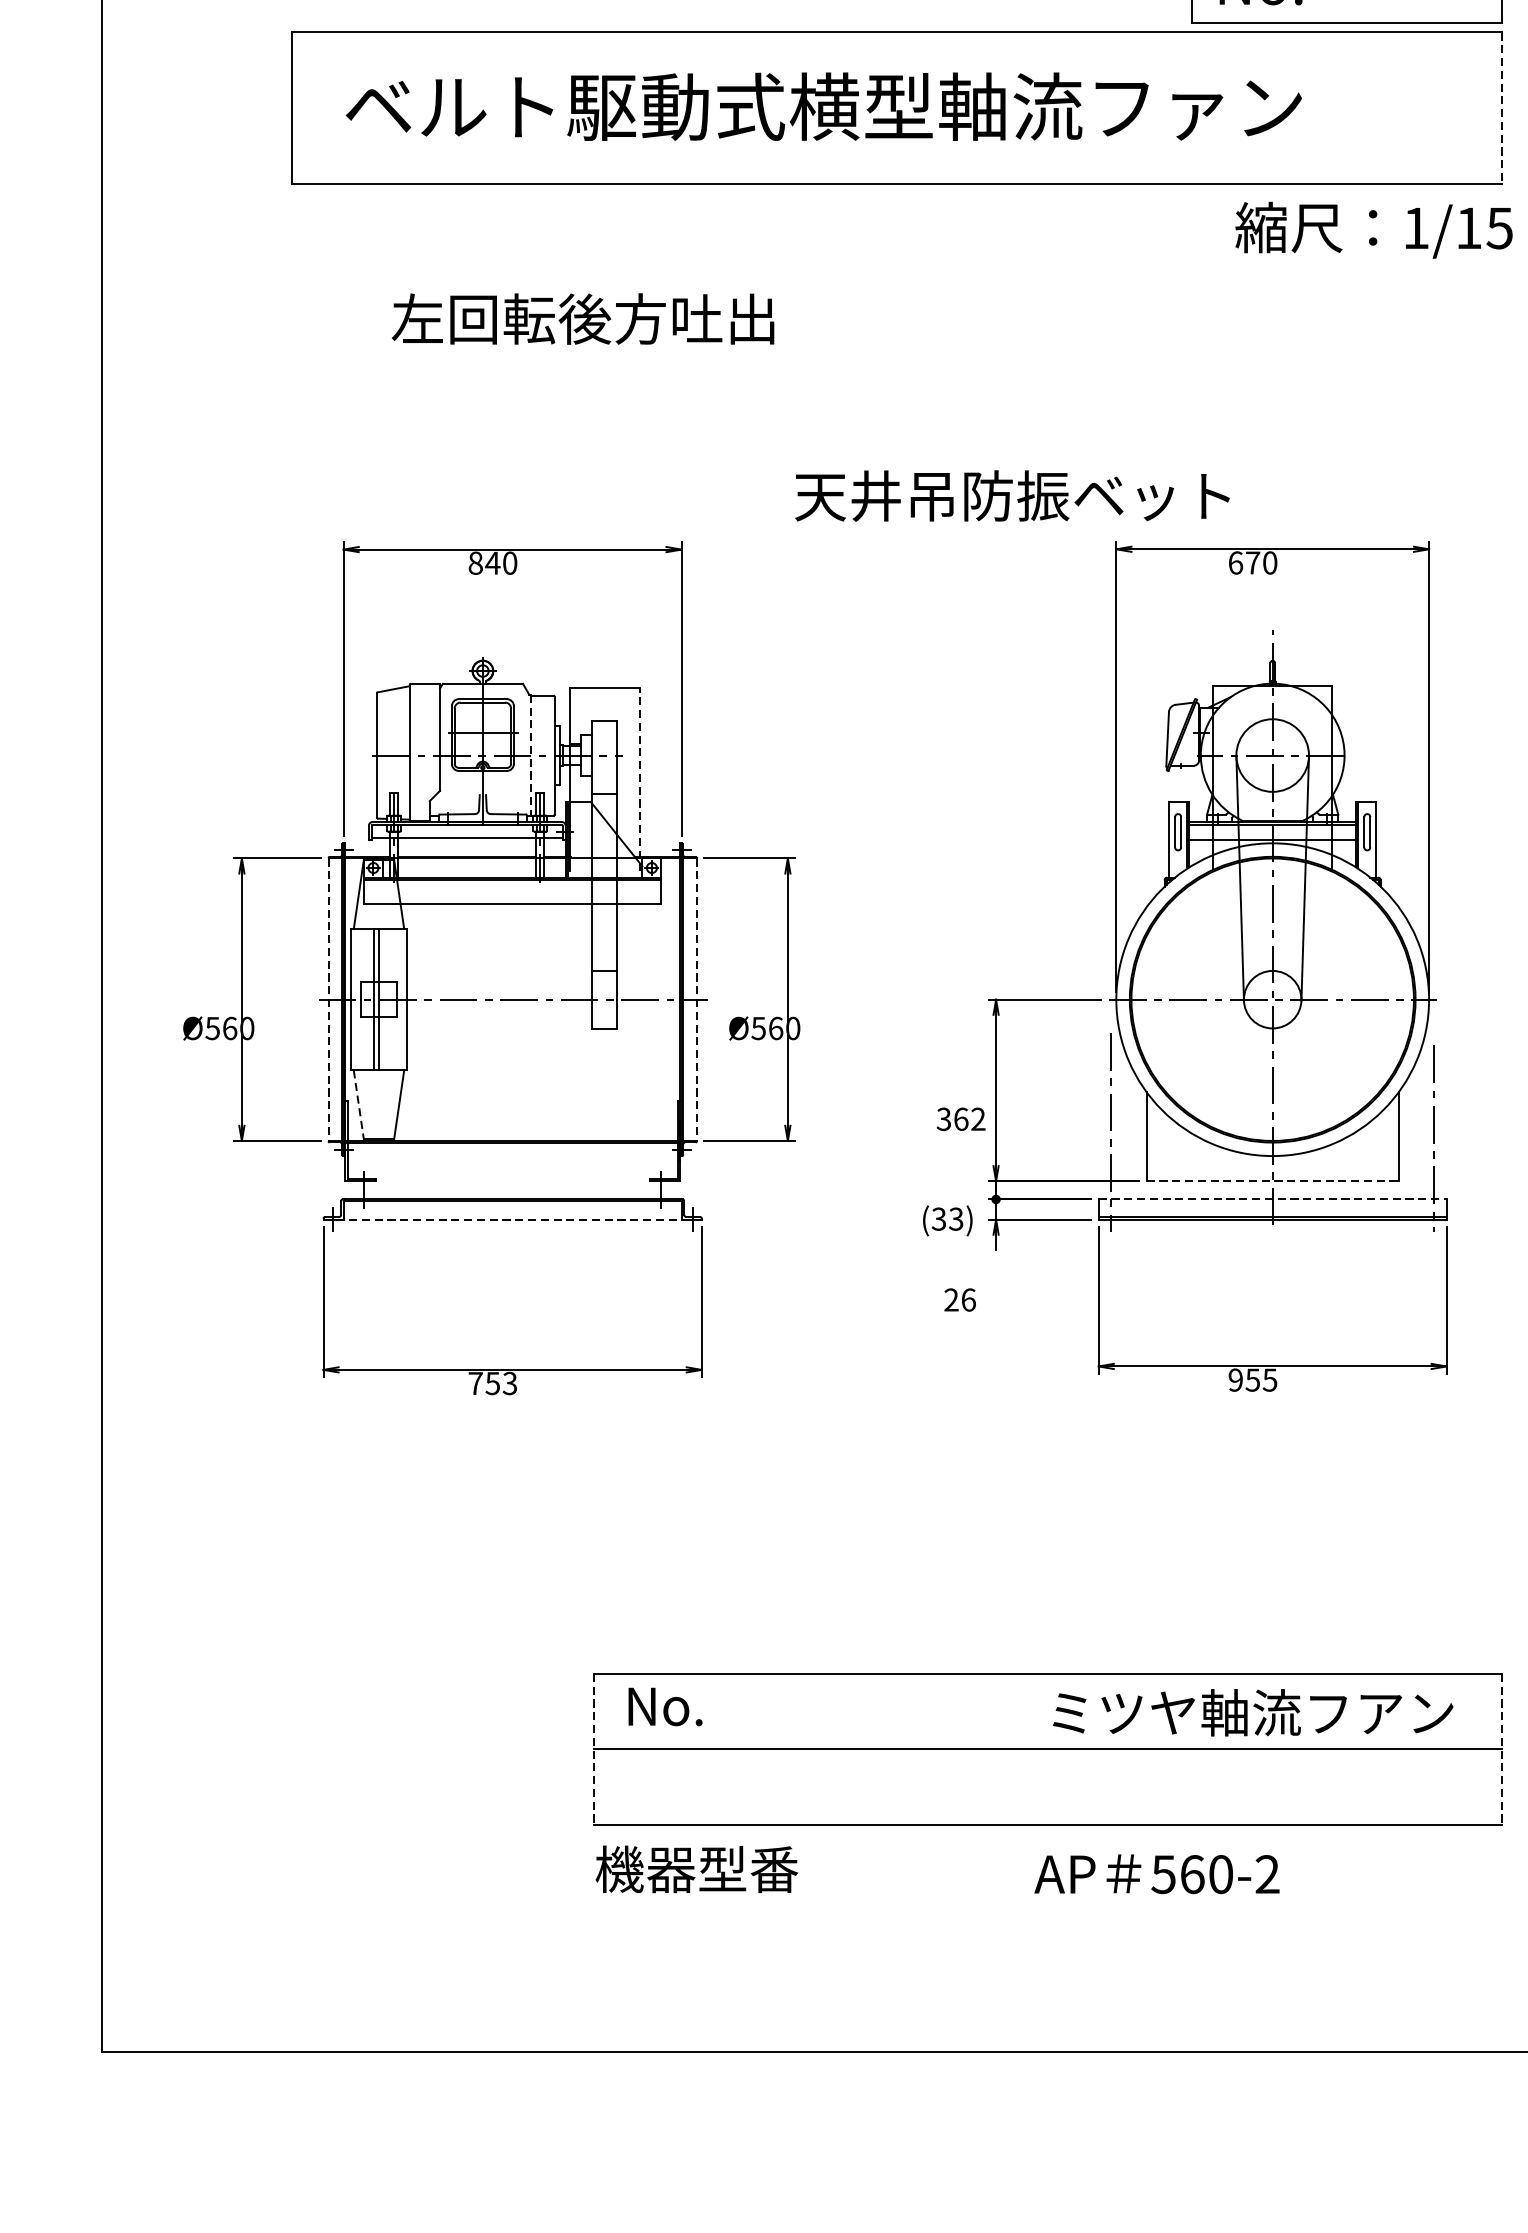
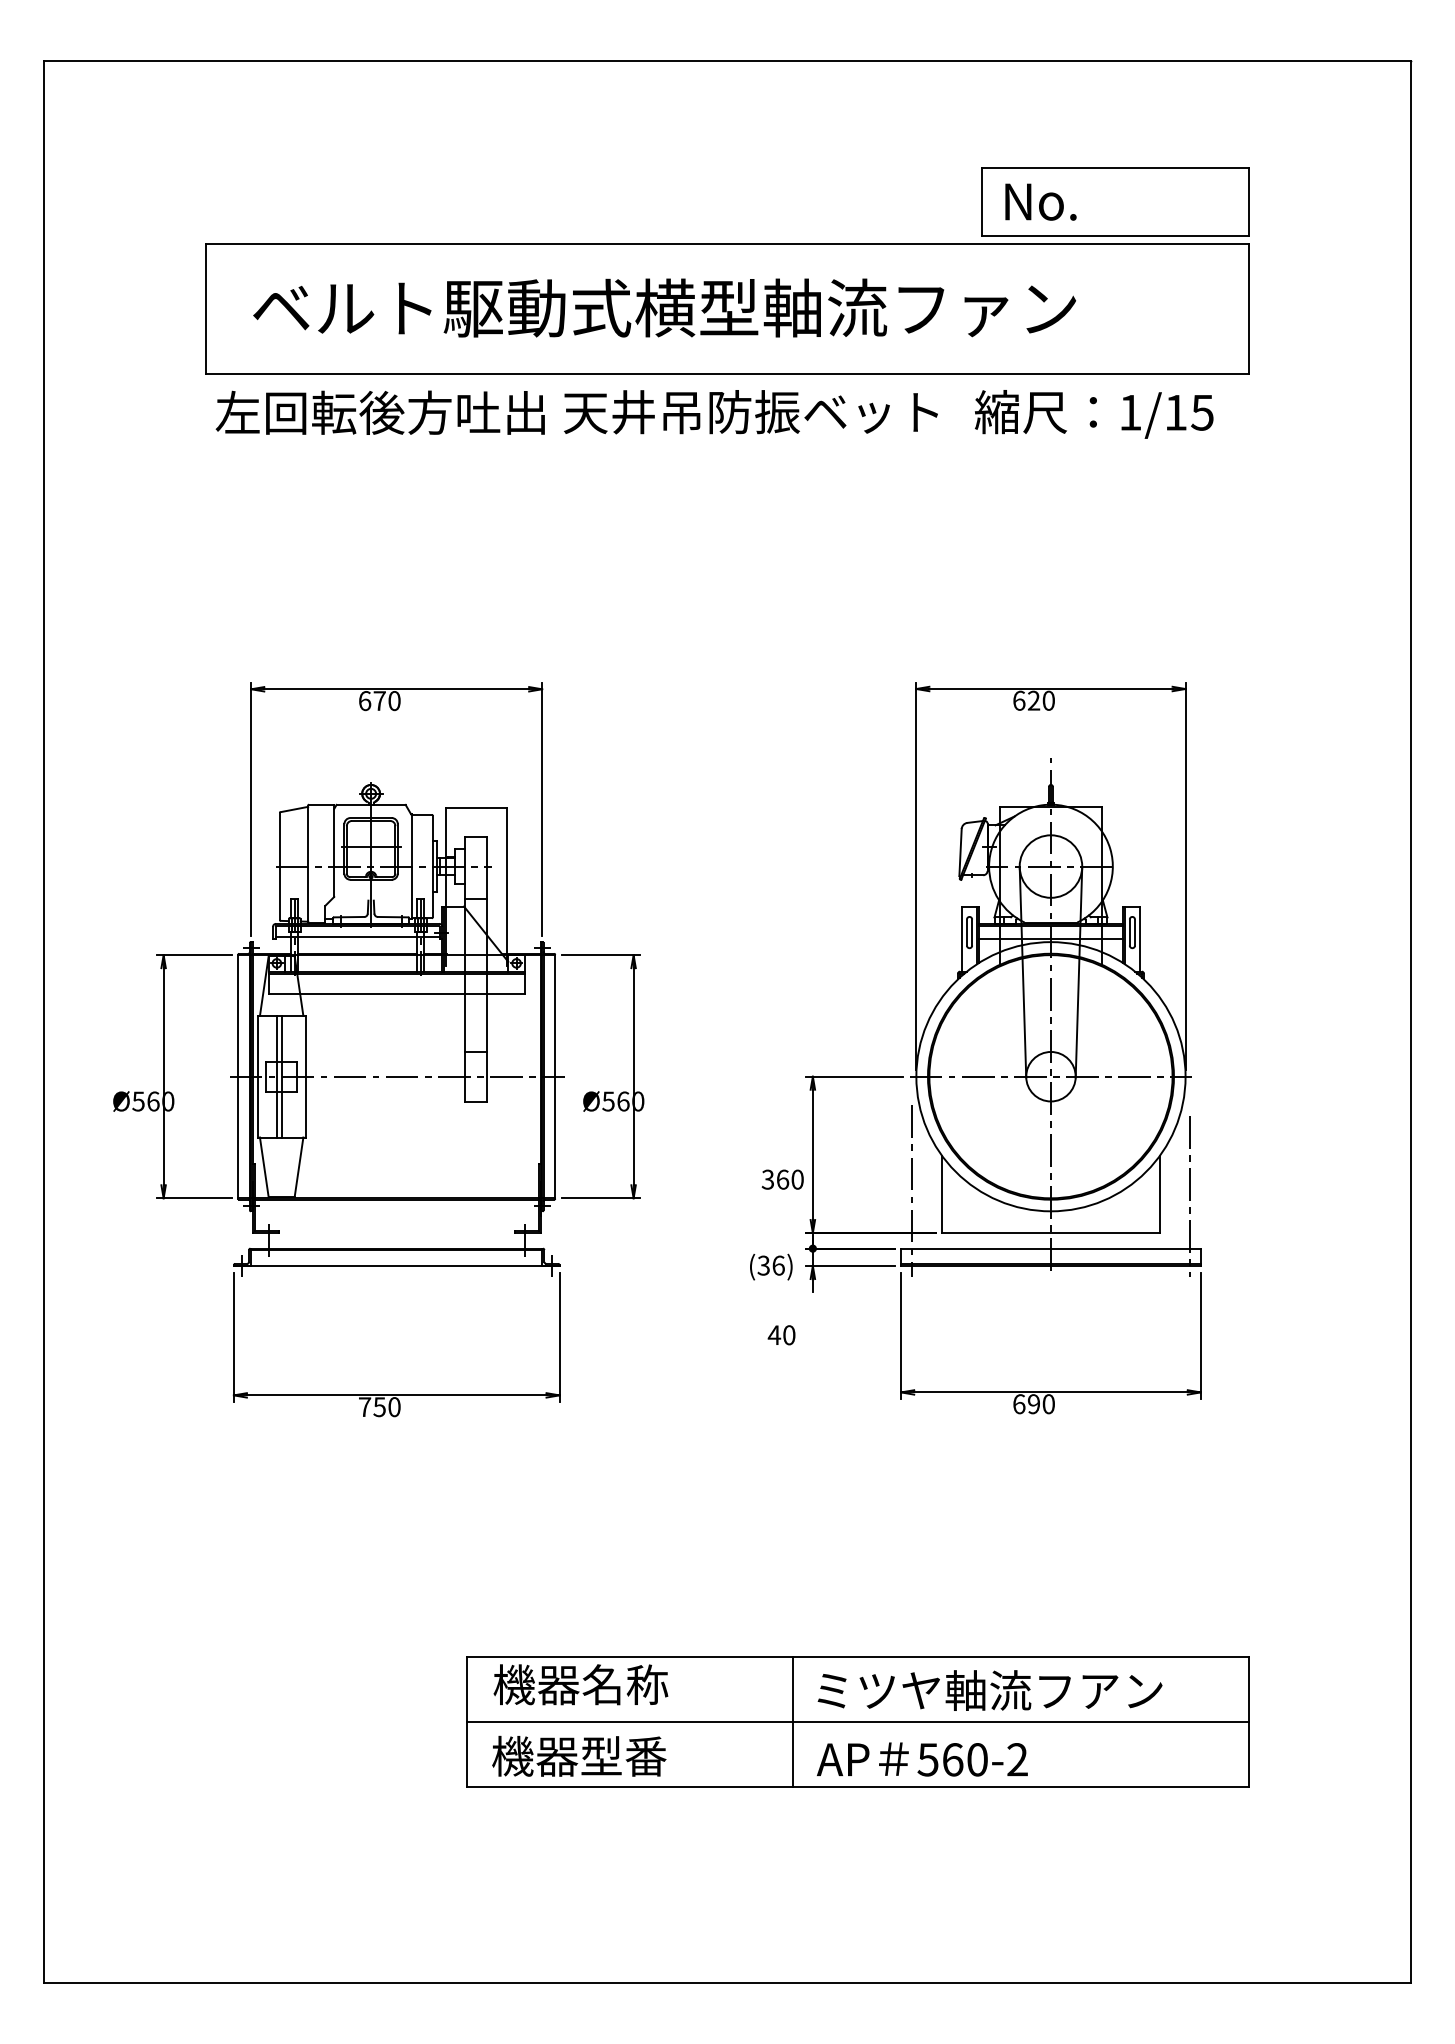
line: (1502, 108) -> (1248, 309), dashed -> solid
text: (1374, 230) -> (1094, 414), moved
text: (582, 318) -> (379, 412), moved
text: (1011, 496) -> (750, 412), moved
text: (484, 562) -> (372, 700), 840 -> 670
text: (1252, 562) -> (1033, 700), 670 -> 620
line: (530, 756) -> (412, 867), dashed -> solid
line: (640, 778) -> (506, 886), dashed -> solid
line: (328, 999) -> (238, 1076), dashed -> solid
line: (697, 999) -> (555, 1076), dashed -> solid
line: (359, 1105) -> (264, 1167), dashed -> solid
text: (978, 1119) -> (797, 1179), 362 -> 360
line: (1272, 1181) -> (1050, 1233), dashed -> solid
line: (1272, 1199) -> (1050, 1248), dashed -> solid
text: (956, 1218) -> (778, 1265), (33) -> (36)
line: (512, 1220) -> (396, 1266), dashed -> solid
text: (959, 1300) -> (781, 1335), 26 -> 40
text: (1252, 1380) -> (1033, 1404), 955 -> 690
text: (510, 1382) -> (394, 1406), 753 -> 750
text: (726, 1705) -> (580, 1684), No. -> 機器名称
text: (1252, 1712) -> (989, 1690), moved
line: (593, 1749) -> (466, 1722), dashed -> solid
line: (972, 1749) -> (792, 1722), added
line: (1502, 1749) -> (1248, 1722), dashed -> solid
text: (697, 1868) -> (579, 1755), moved
text: (1157, 1874) -> (922, 1759), moved

